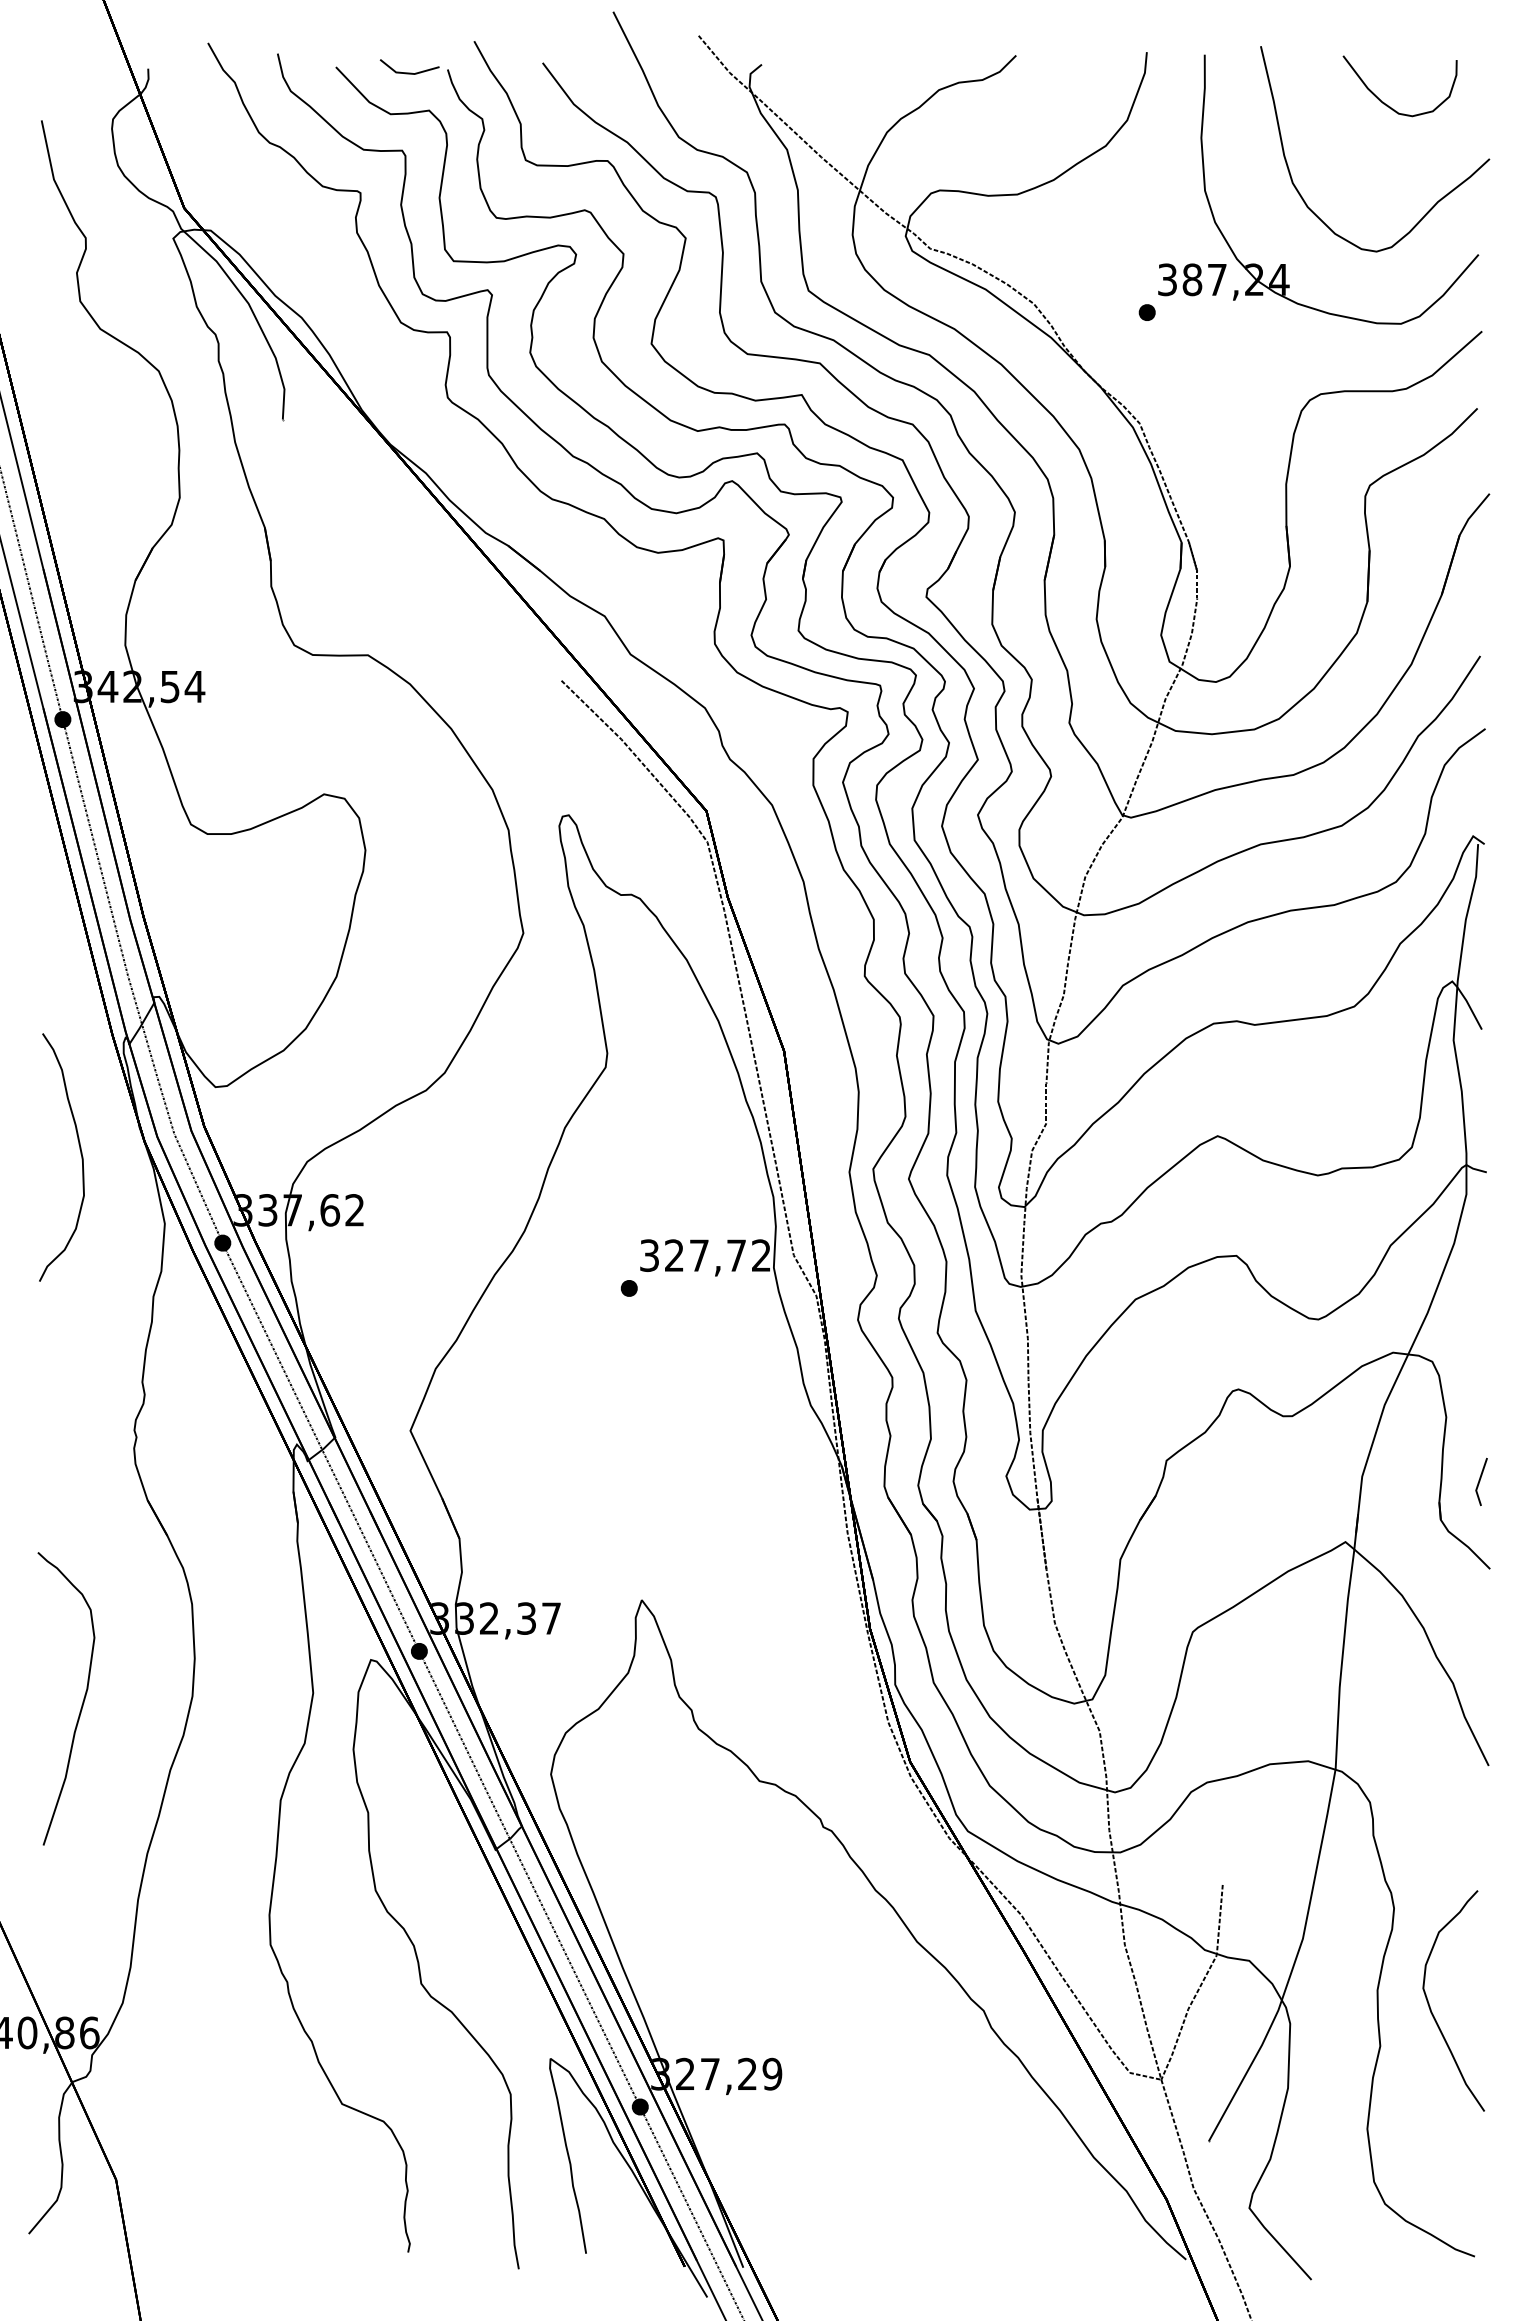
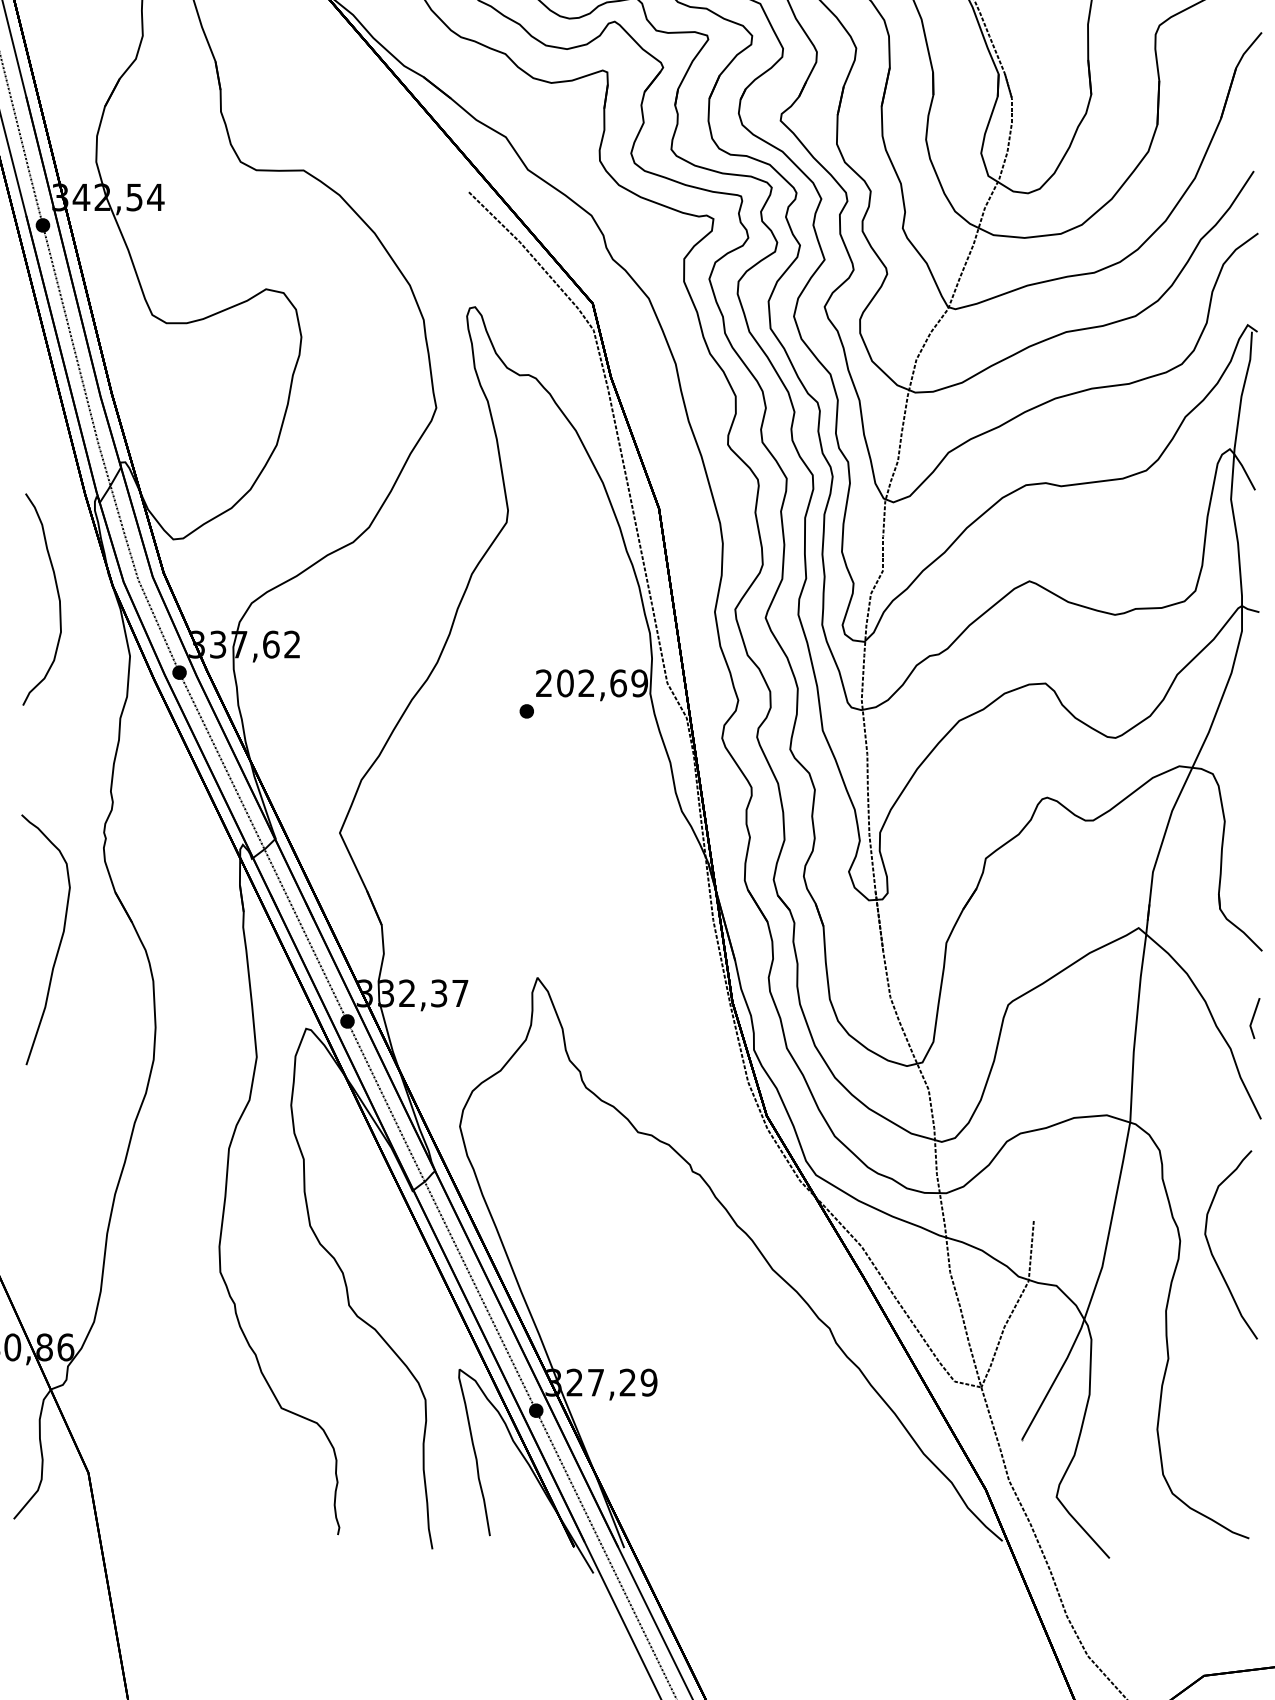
text: (705, 1255) -> (591, 683), 327,72 -> 202,69
line: (1480, 1481) -> (1254, 1018), moved
curve: (81, 1704) -> (58, 944), moved
curve: (1430, 2006) -> (1211, 1249), moved

